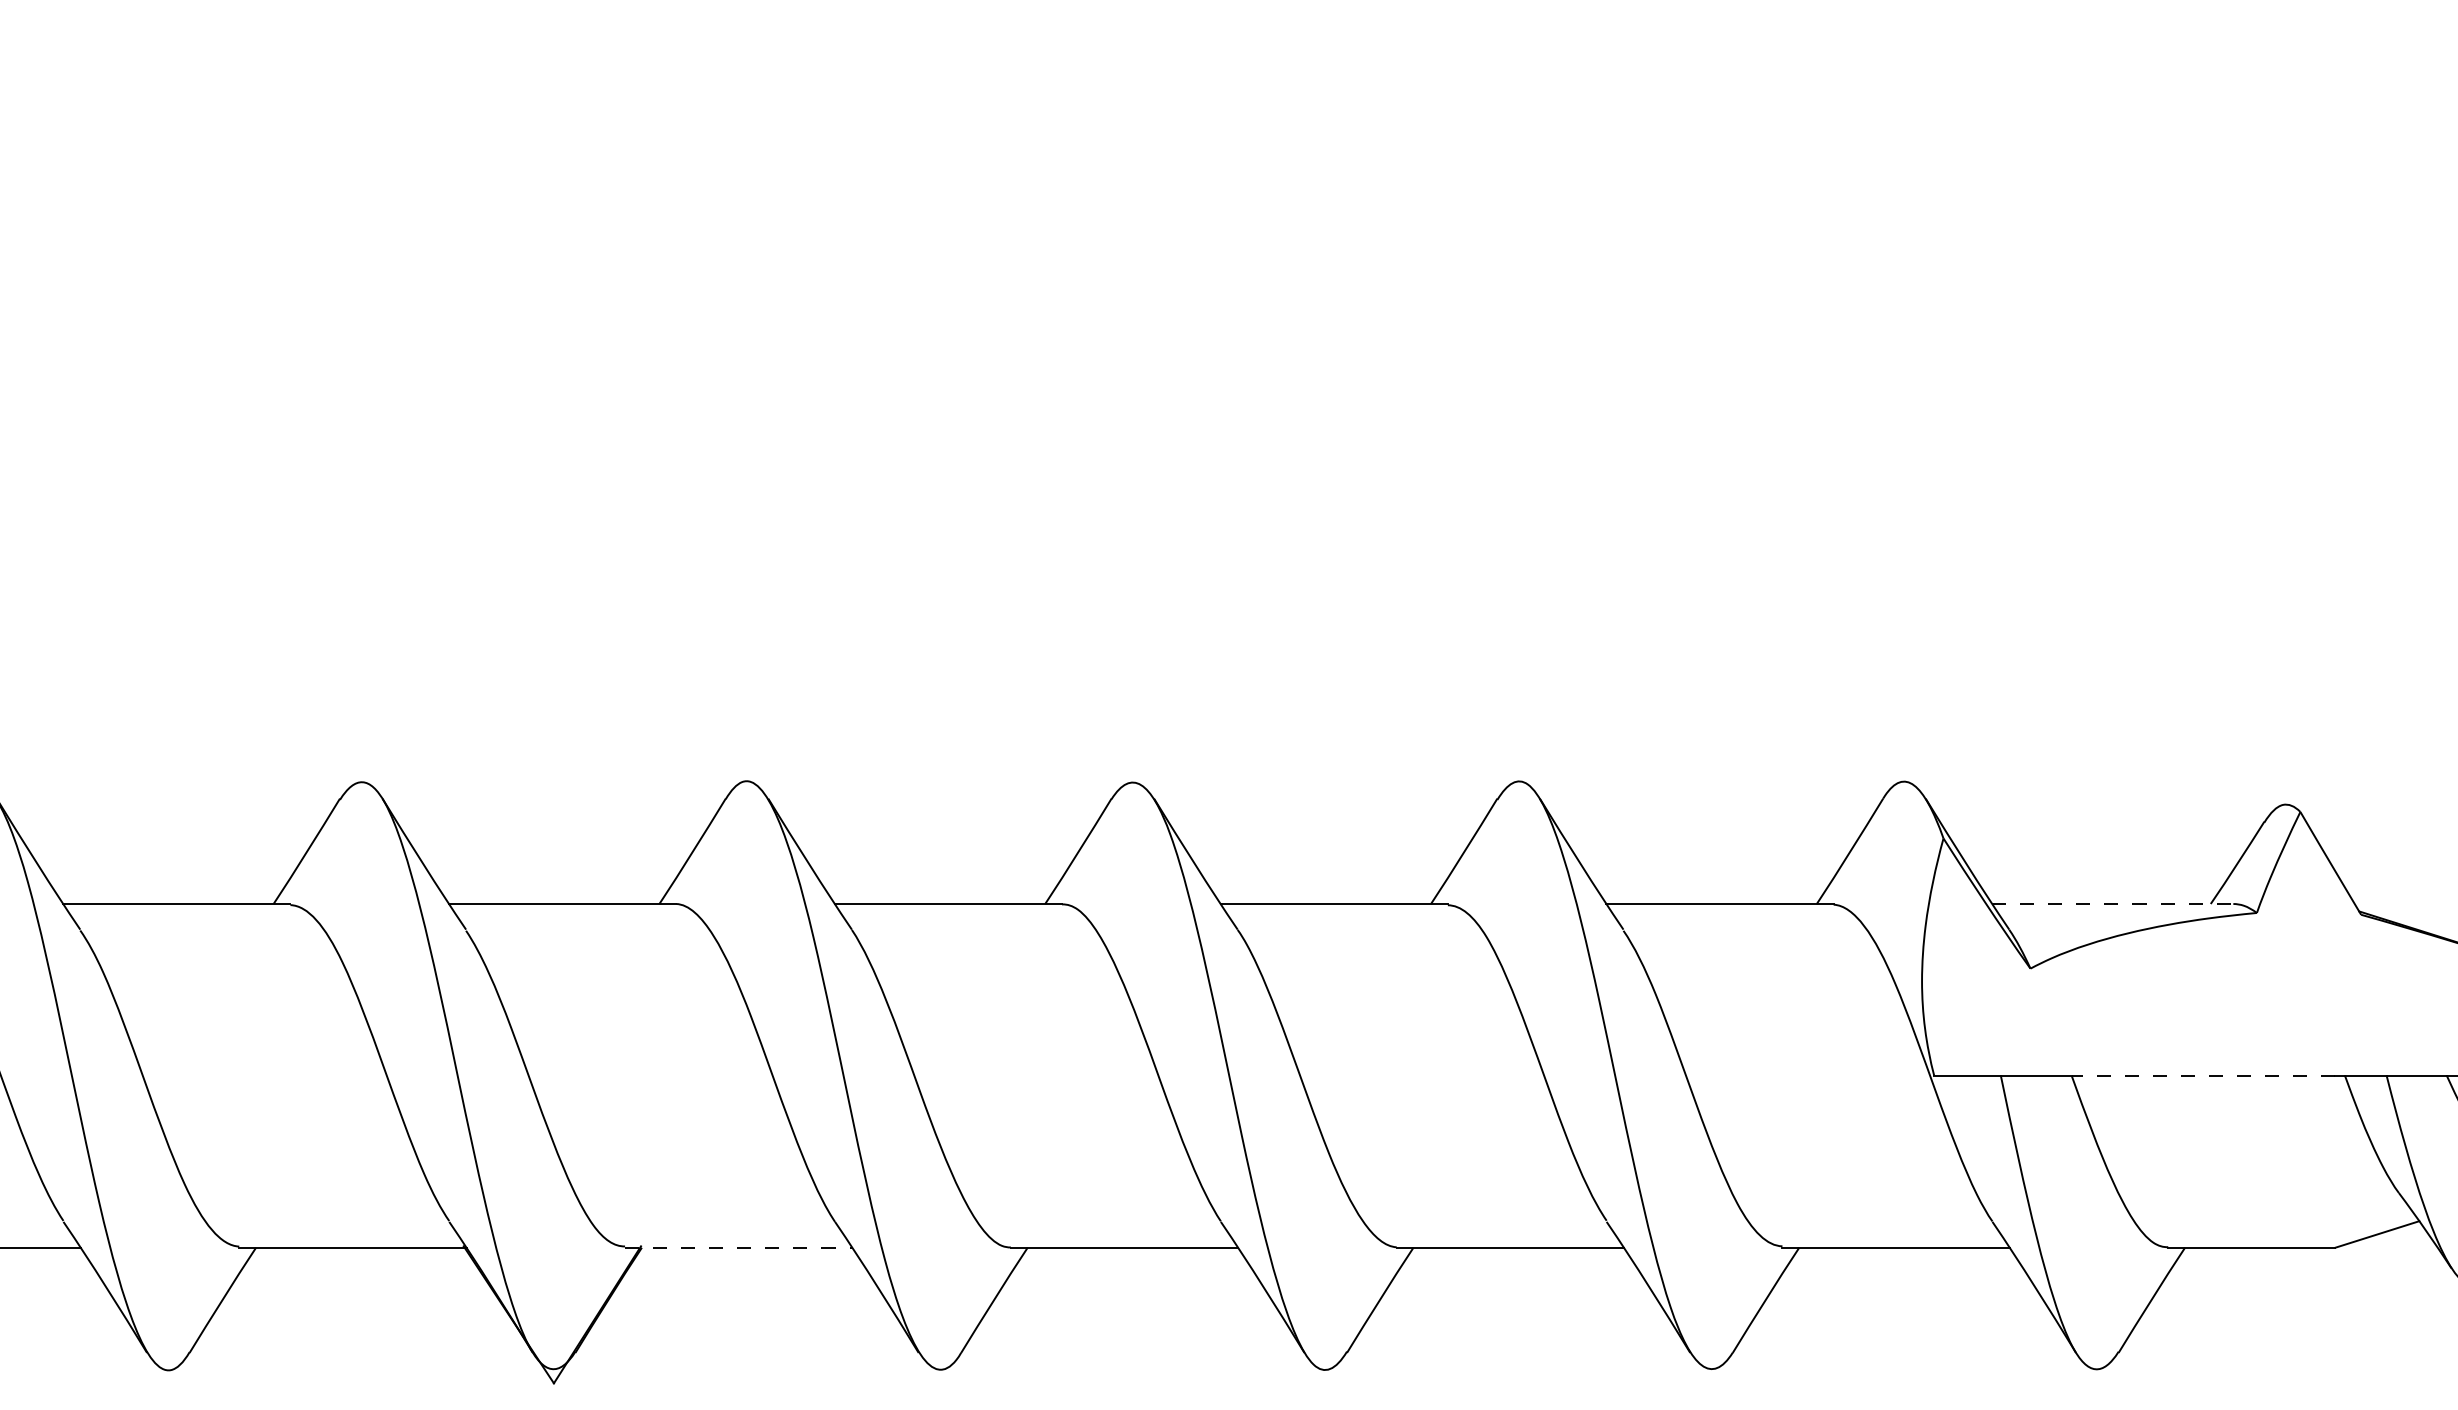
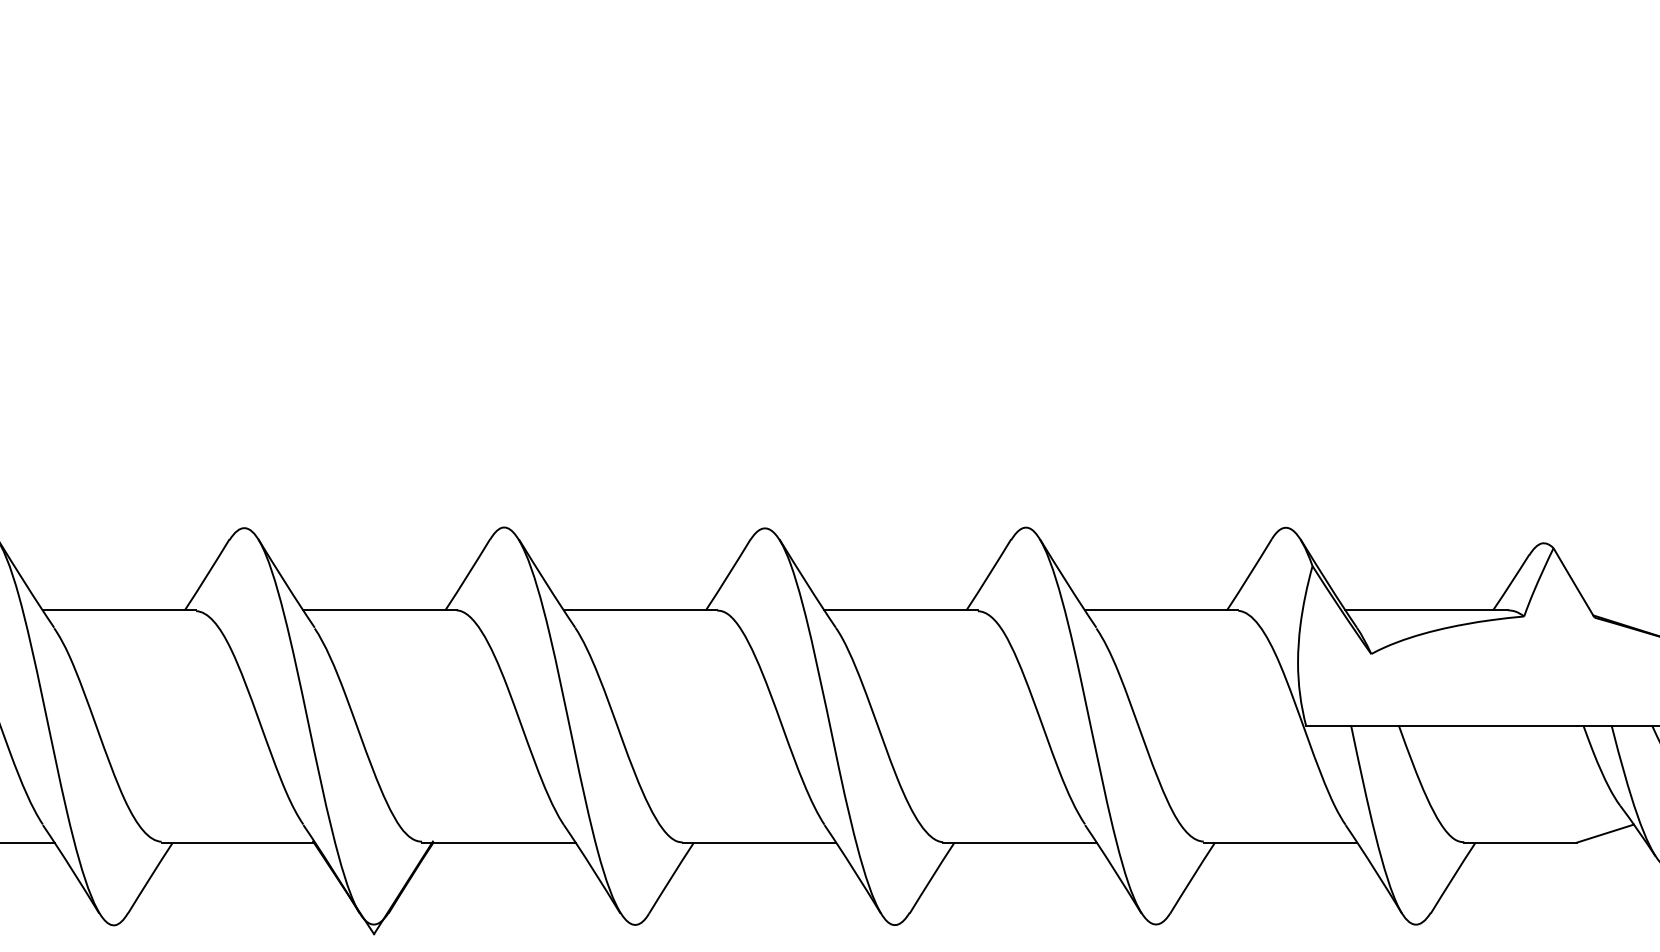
line: (2113, 904) -> (1427, 610), dashed -> solid
line: (2202, 1075) -> (1487, 726), dashed -> solid
line: (738, 1247) -> (498, 842), dashed -> solid

